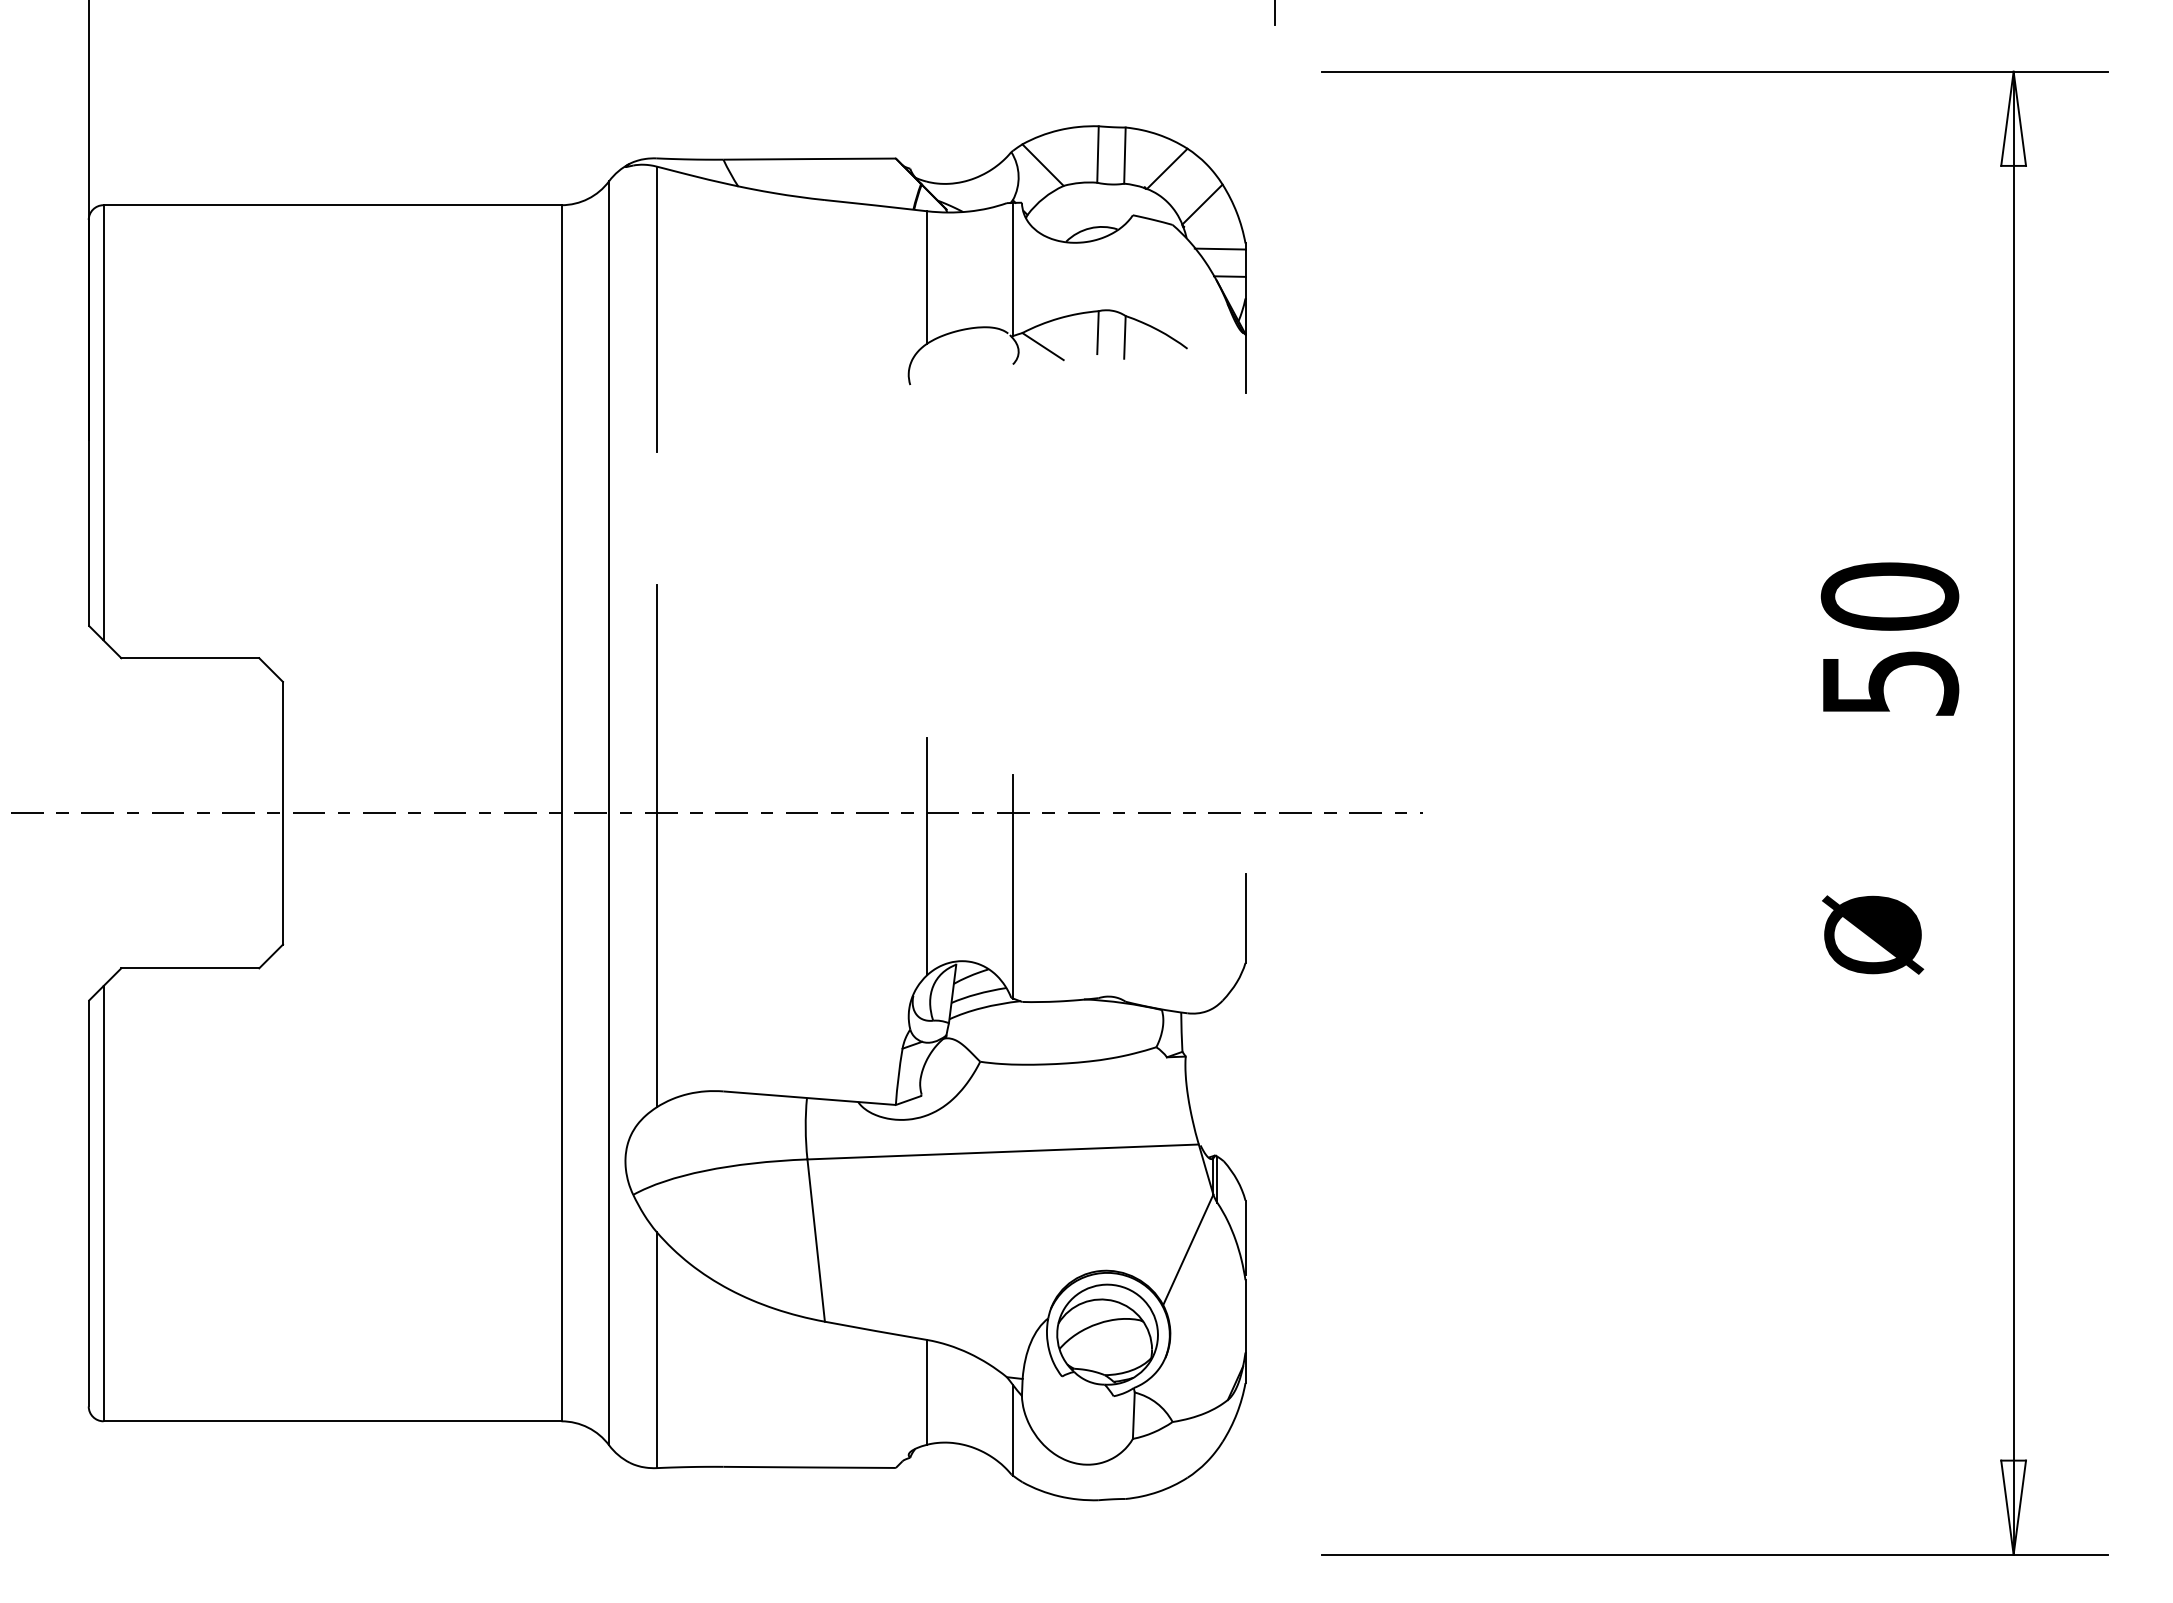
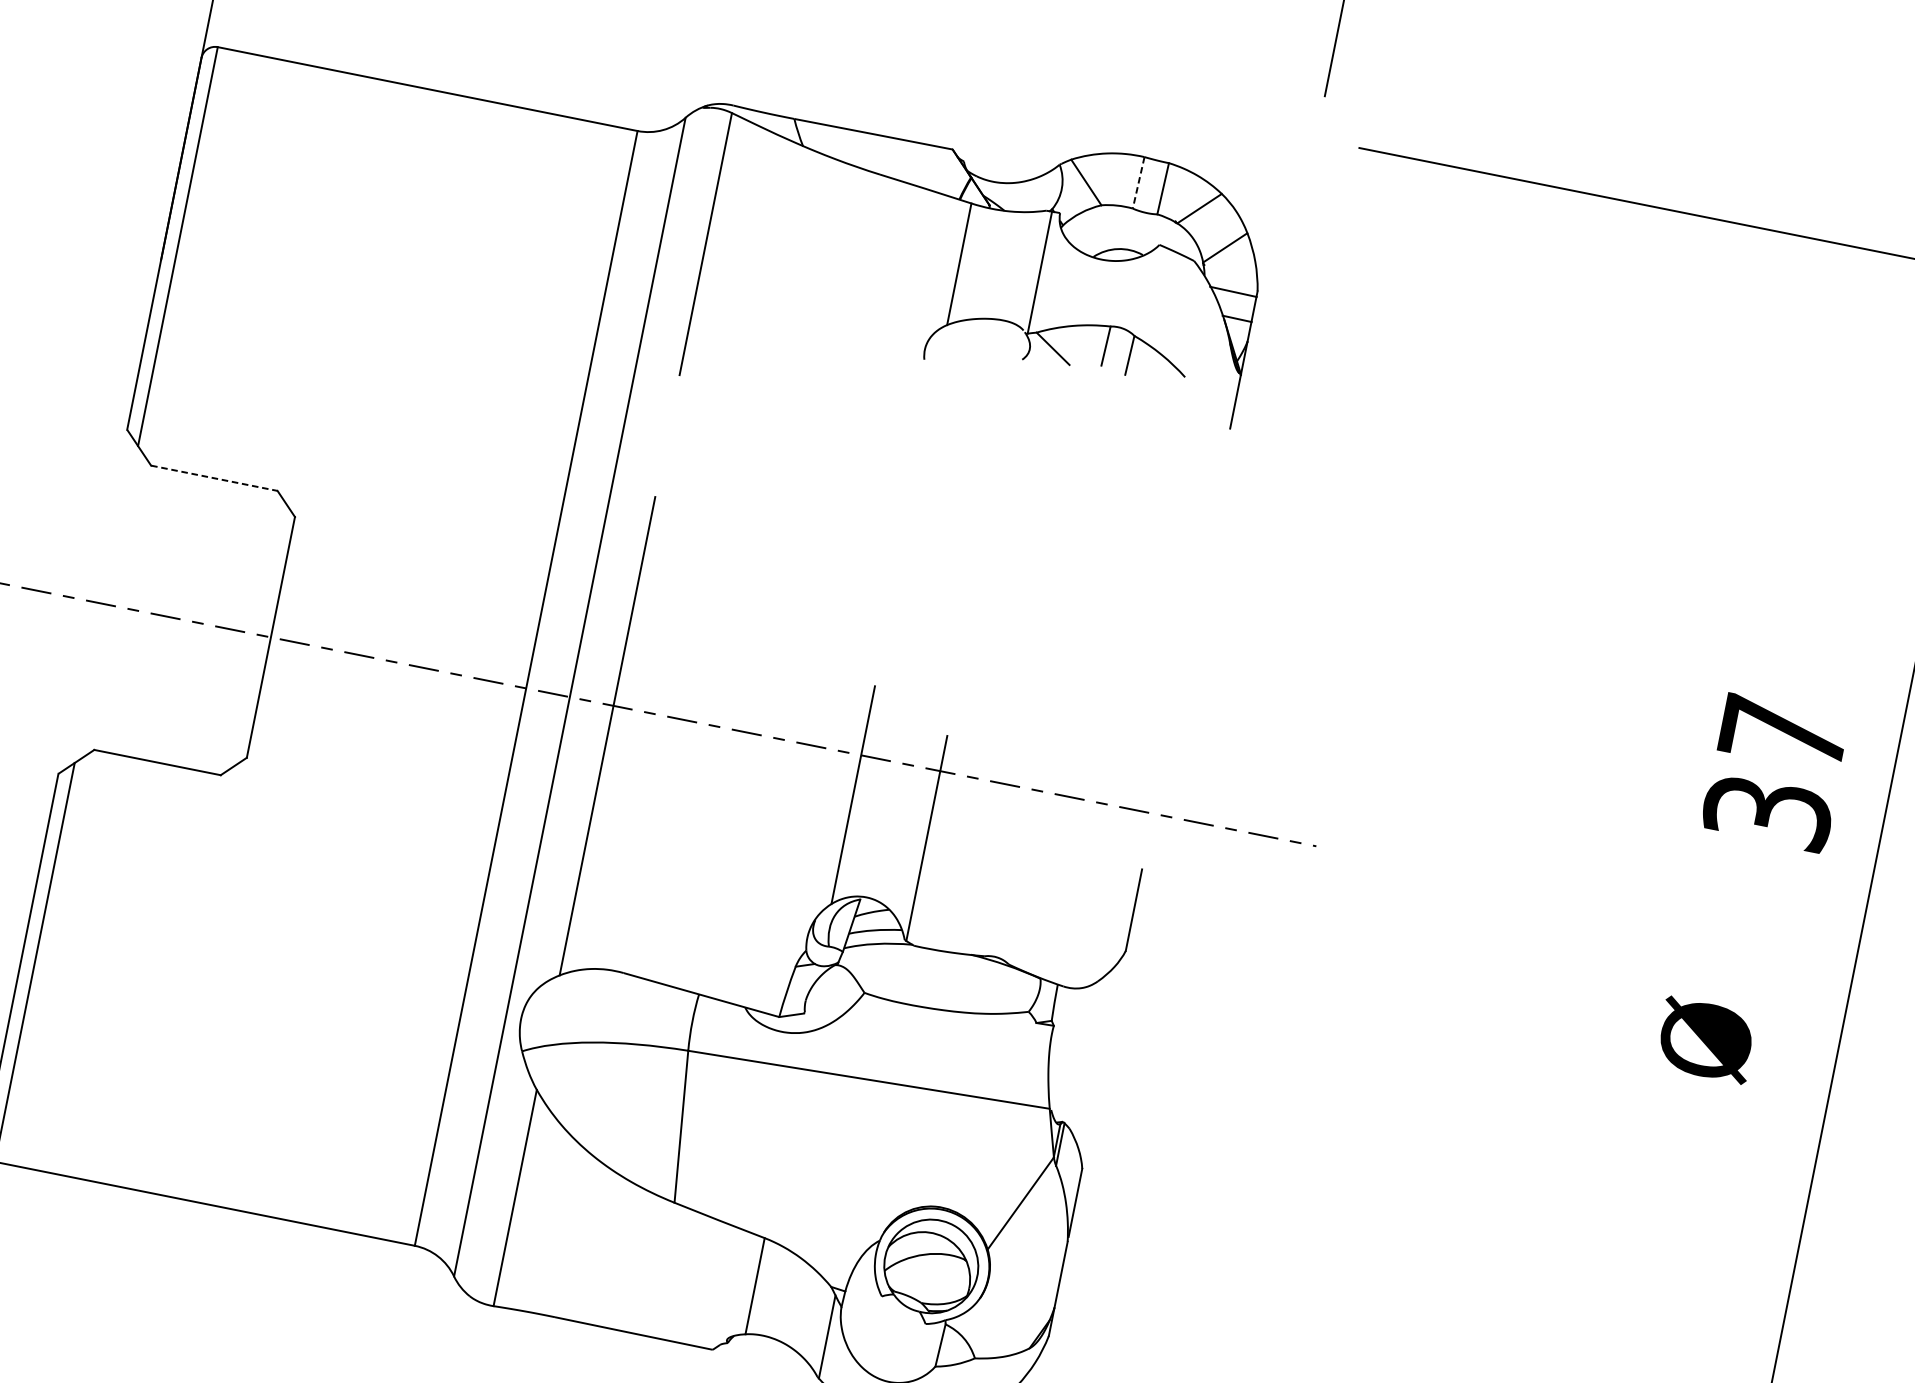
line: (1097, 155) -> (1138, 183), solid -> dashed
text: (1889, 638) -> (1775, 771), 50 -> 37
line: (190, 658) -> (214, 478), solid -> dashed

